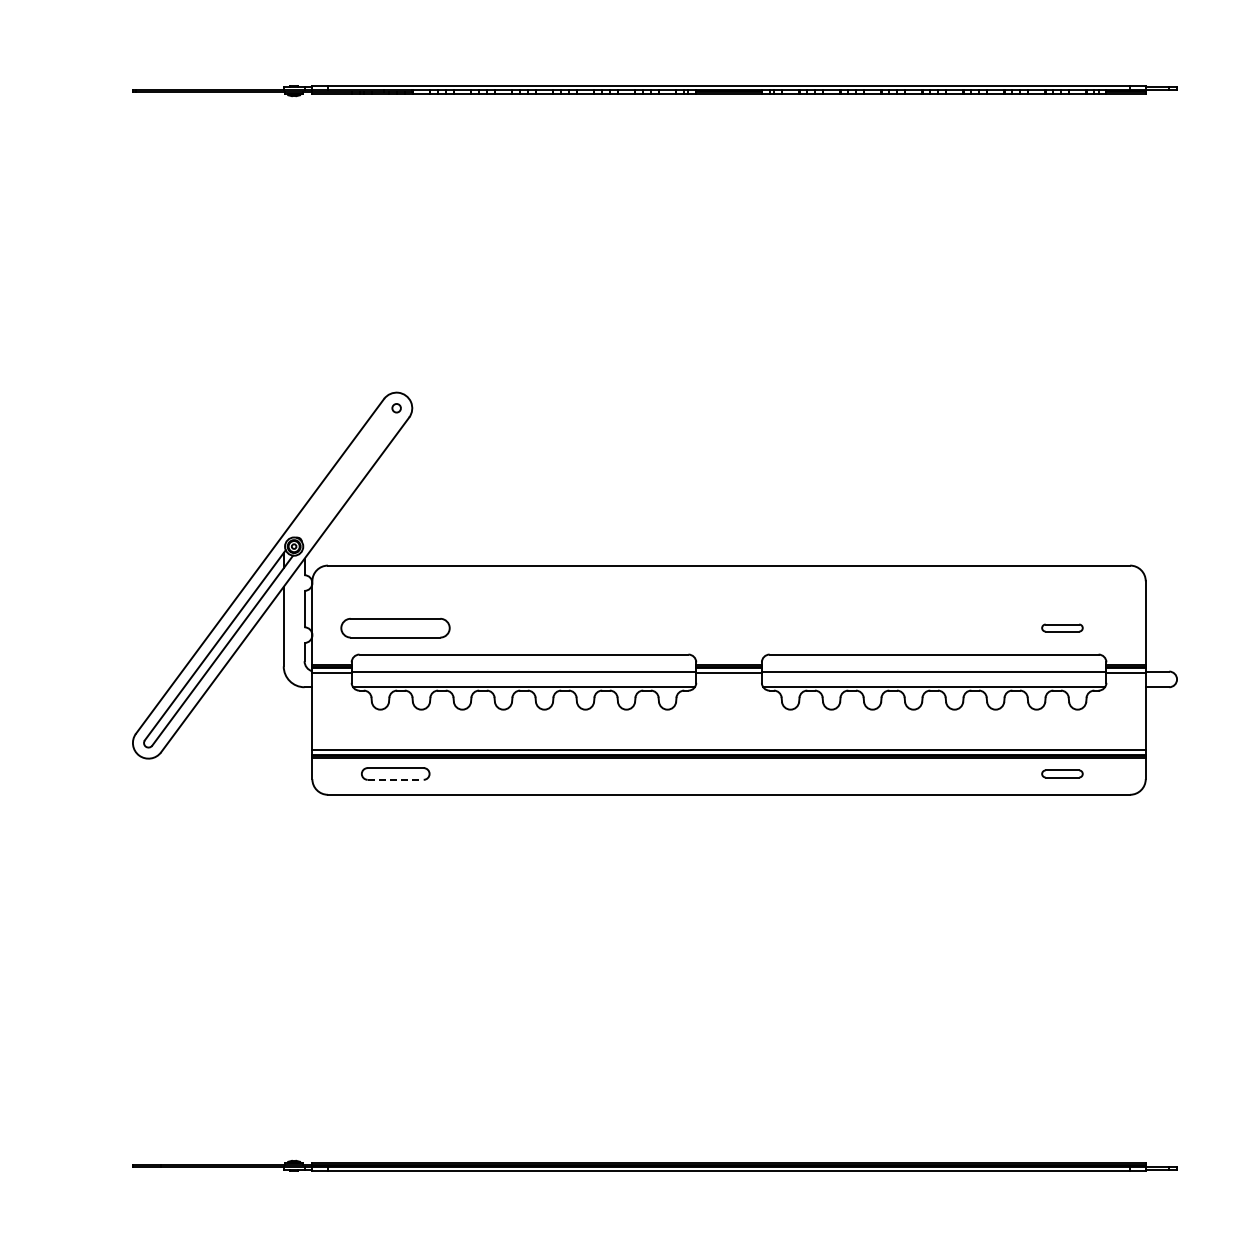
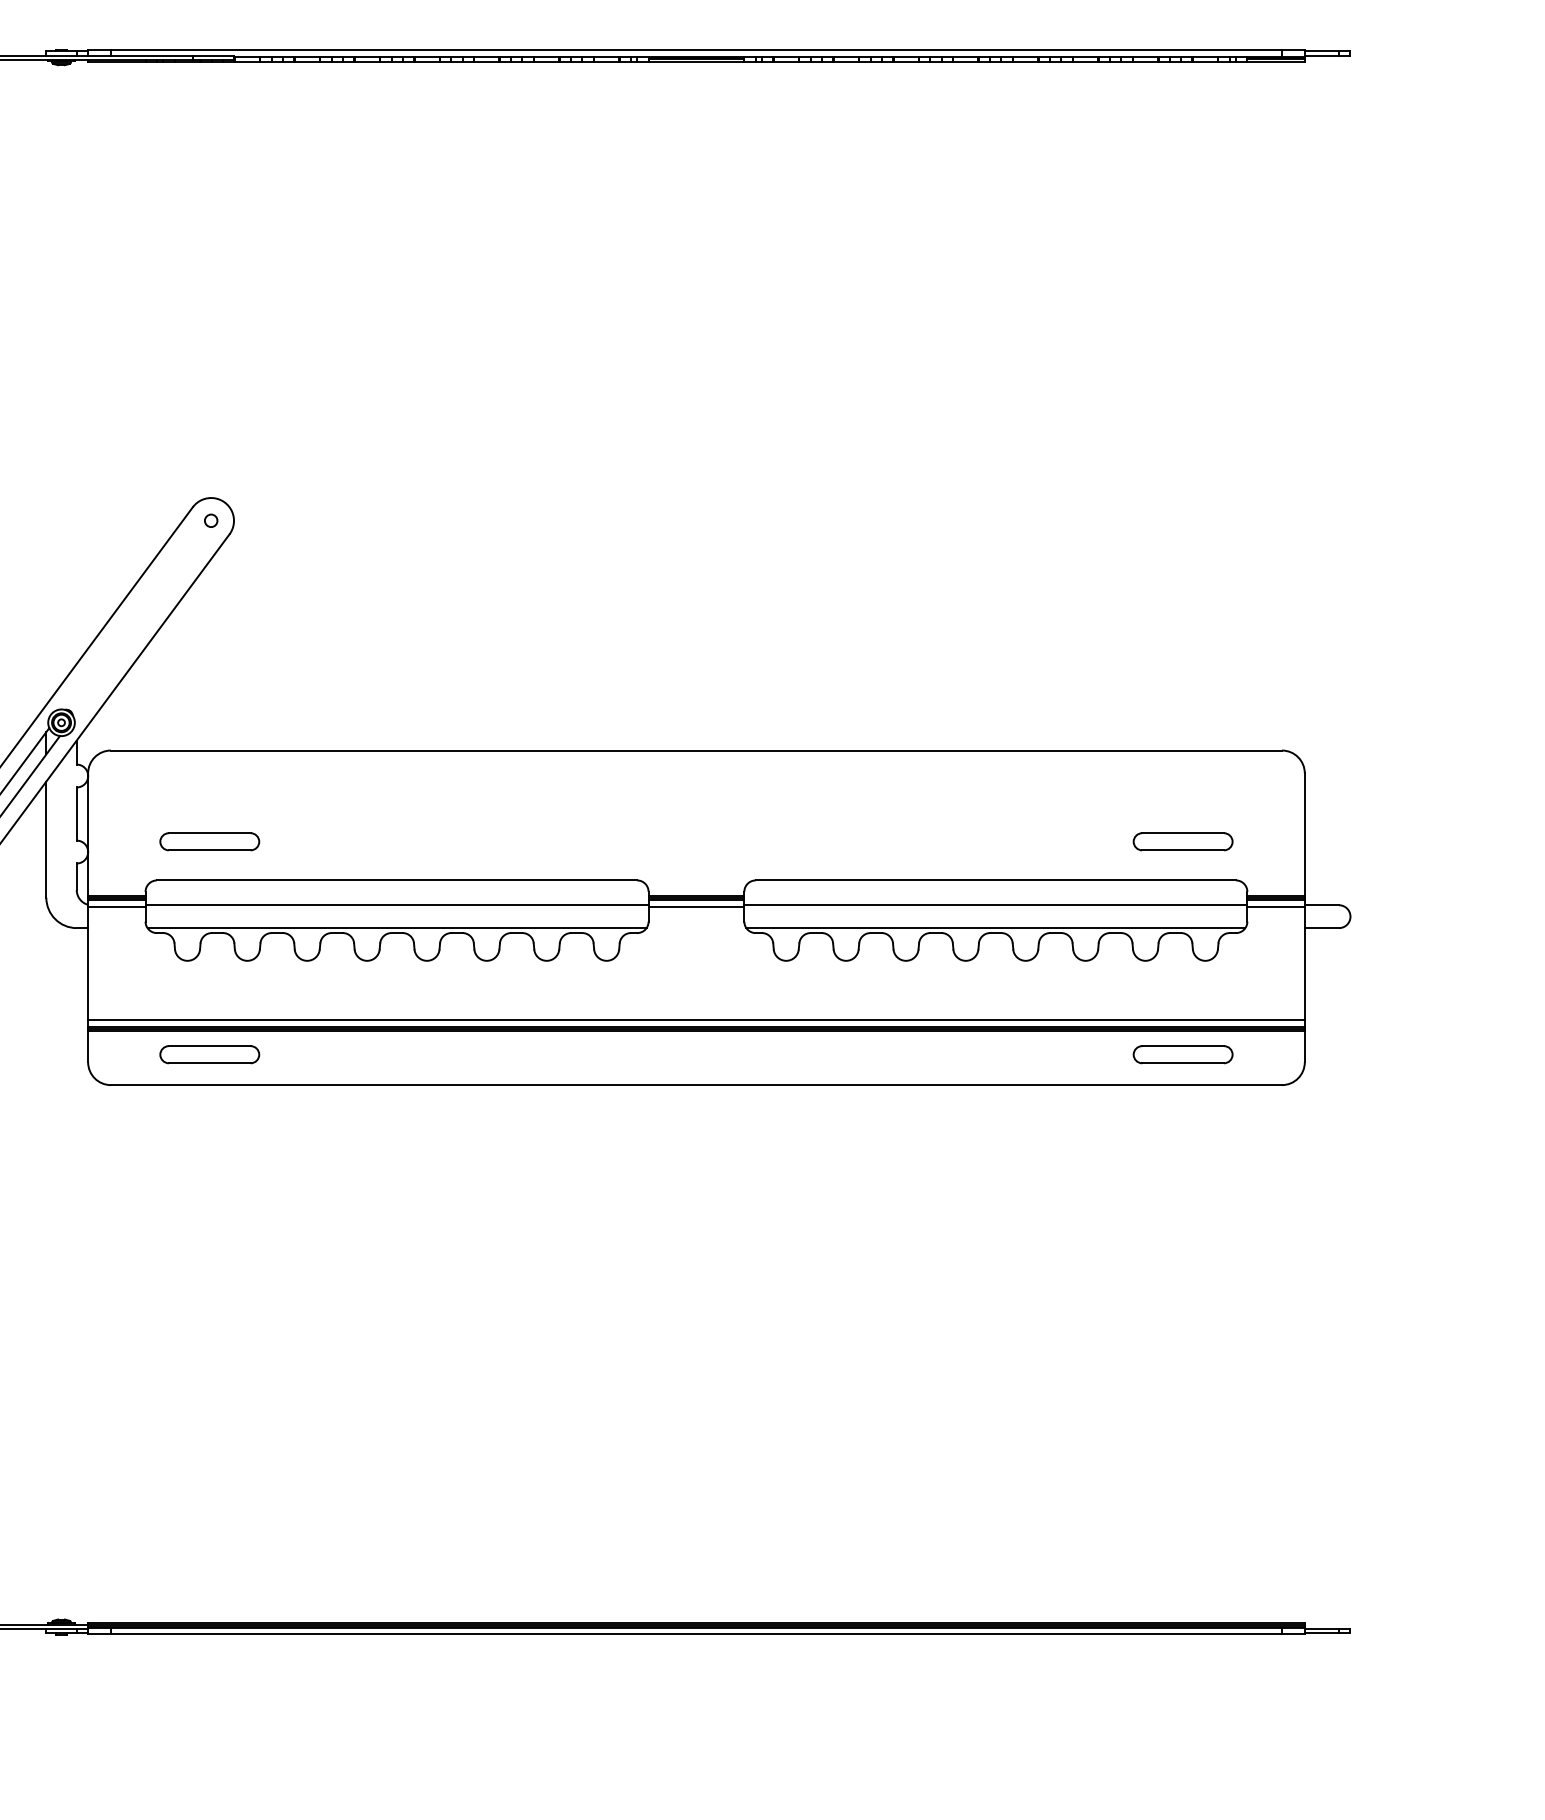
part: (395, 627) -> (209, 840), size x0.62
part: (1062, 627) -> (1183, 840), size x1.67
part: (1062, 773) -> (1183, 1054), size x1.67
line: (396, 779) -> (210, 1062), dashed -> solid

